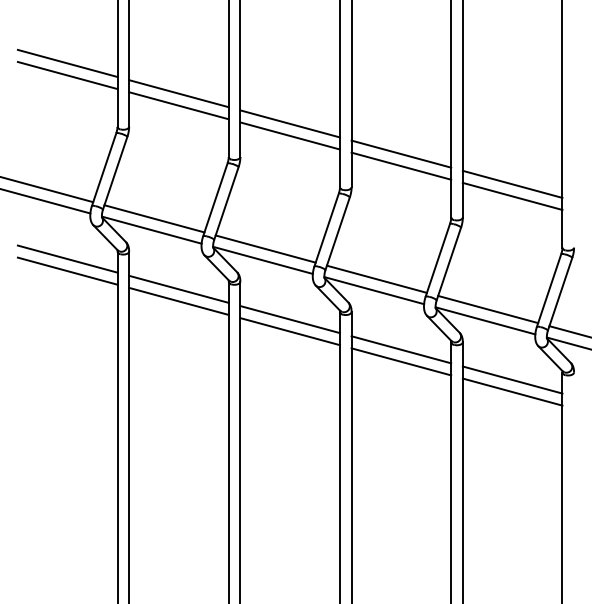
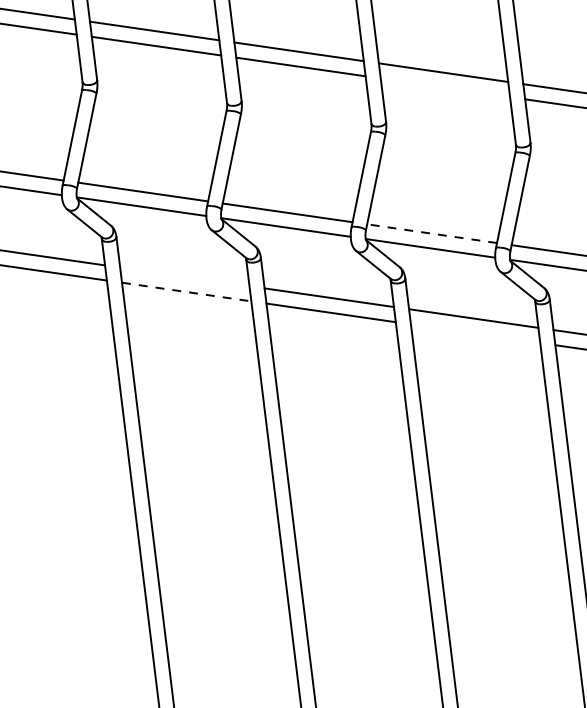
line: (401, 165) -> (445, 86), removed
line: (376, 279) -> (431, 234), solid -> dashed
line: (178, 288) -> (184, 275), removed
line: (178, 301) -> (186, 292), solid -> dashed
line: (401, 361) -> (475, 333), removed

